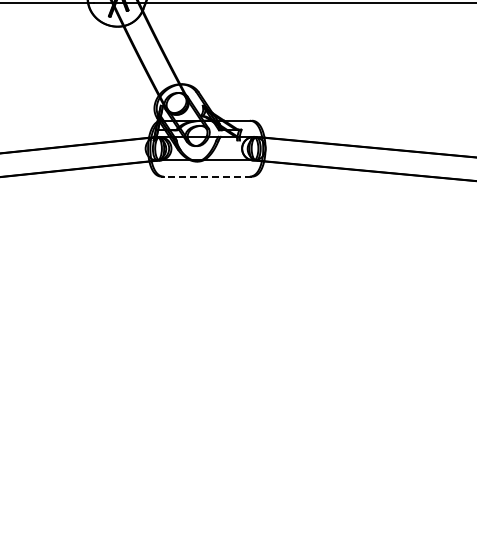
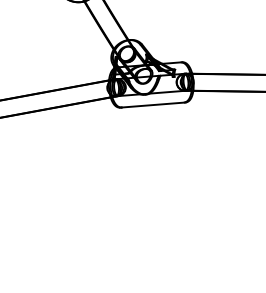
line: (207, 176) -> (153, 104), dashed -> solid

